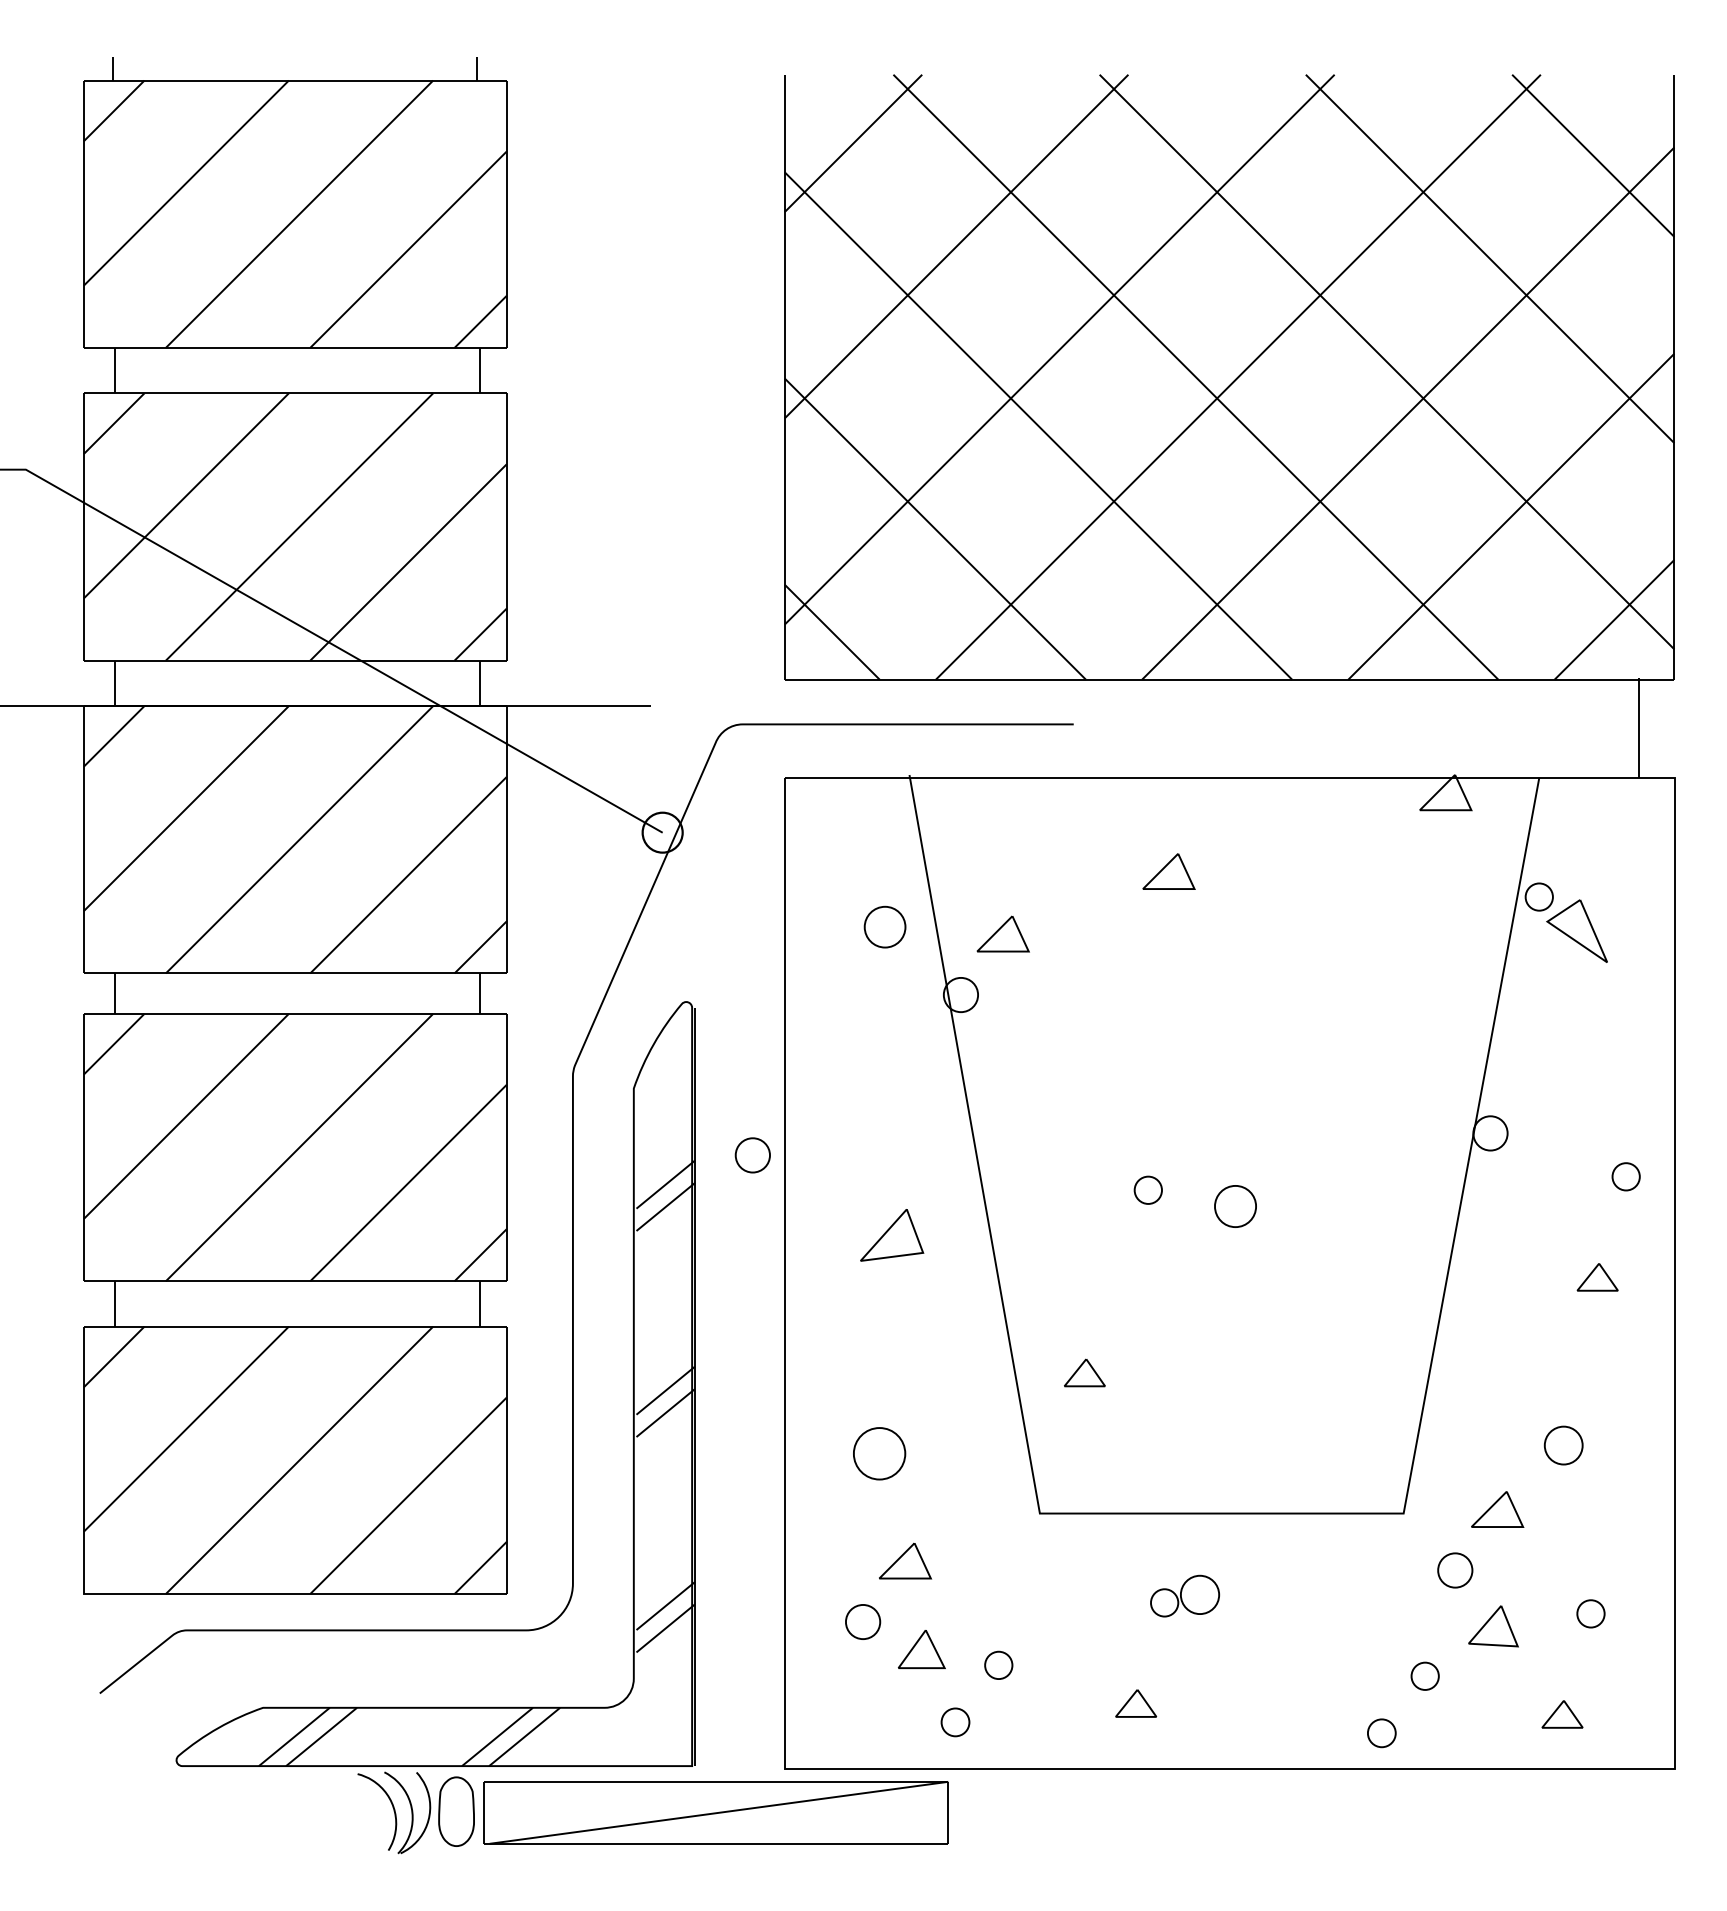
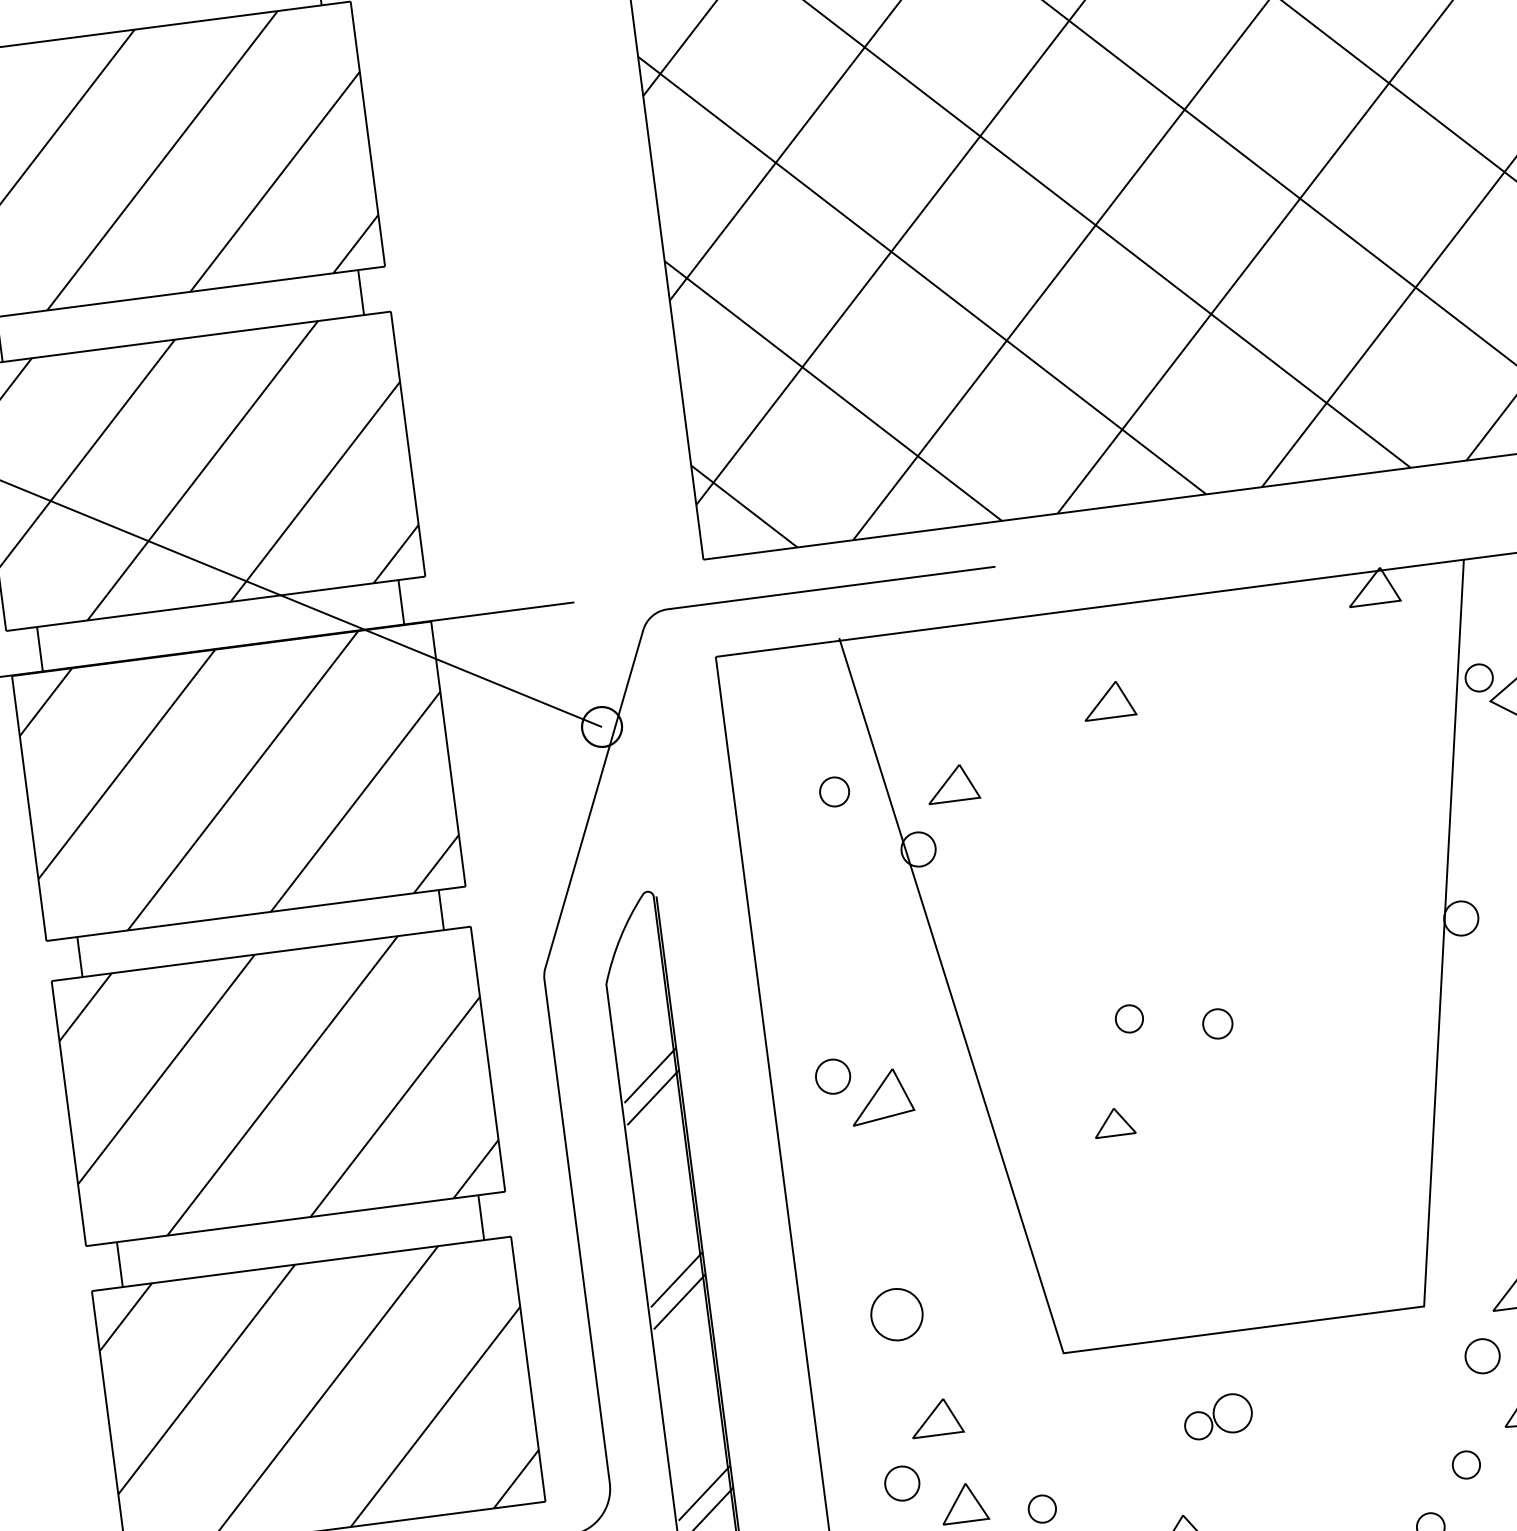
part: (884, 926) -> (833, 791), size x0.71
part: (752, 1155) -> (832, 1076), moved
part: (1234, 1206) -> (1216, 1023), size x0.71
part: (1084, 1372) -> (1113, 1121), moved

